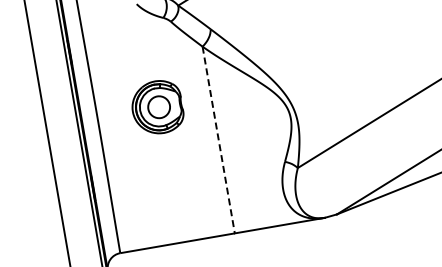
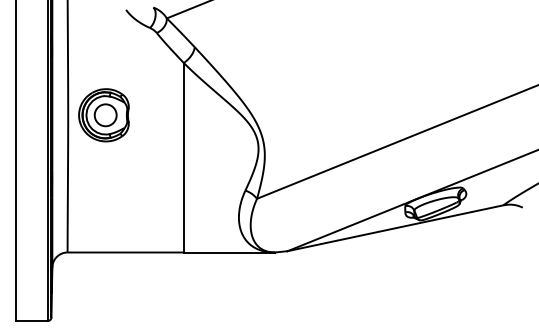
part: (157, 107) -> (103, 115), moved
line: (218, 139) -> (183, 157), dashed -> solid

